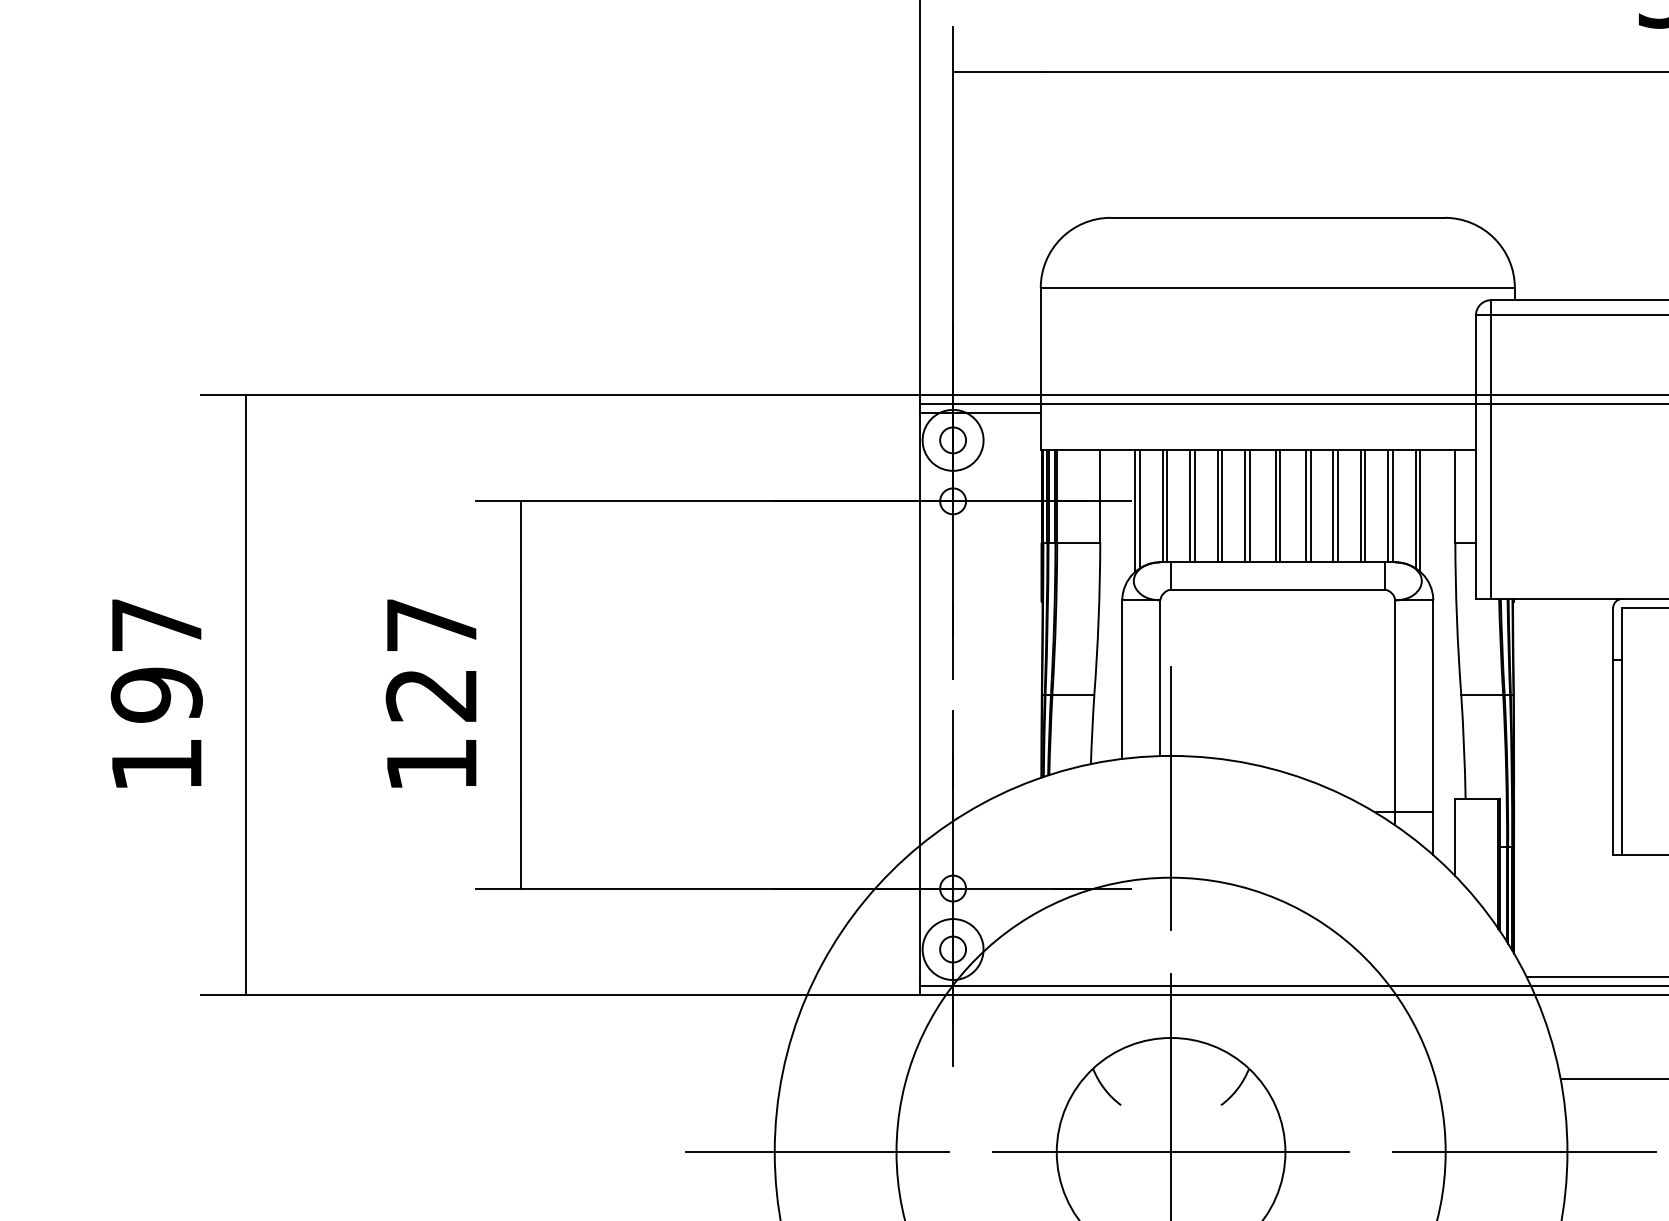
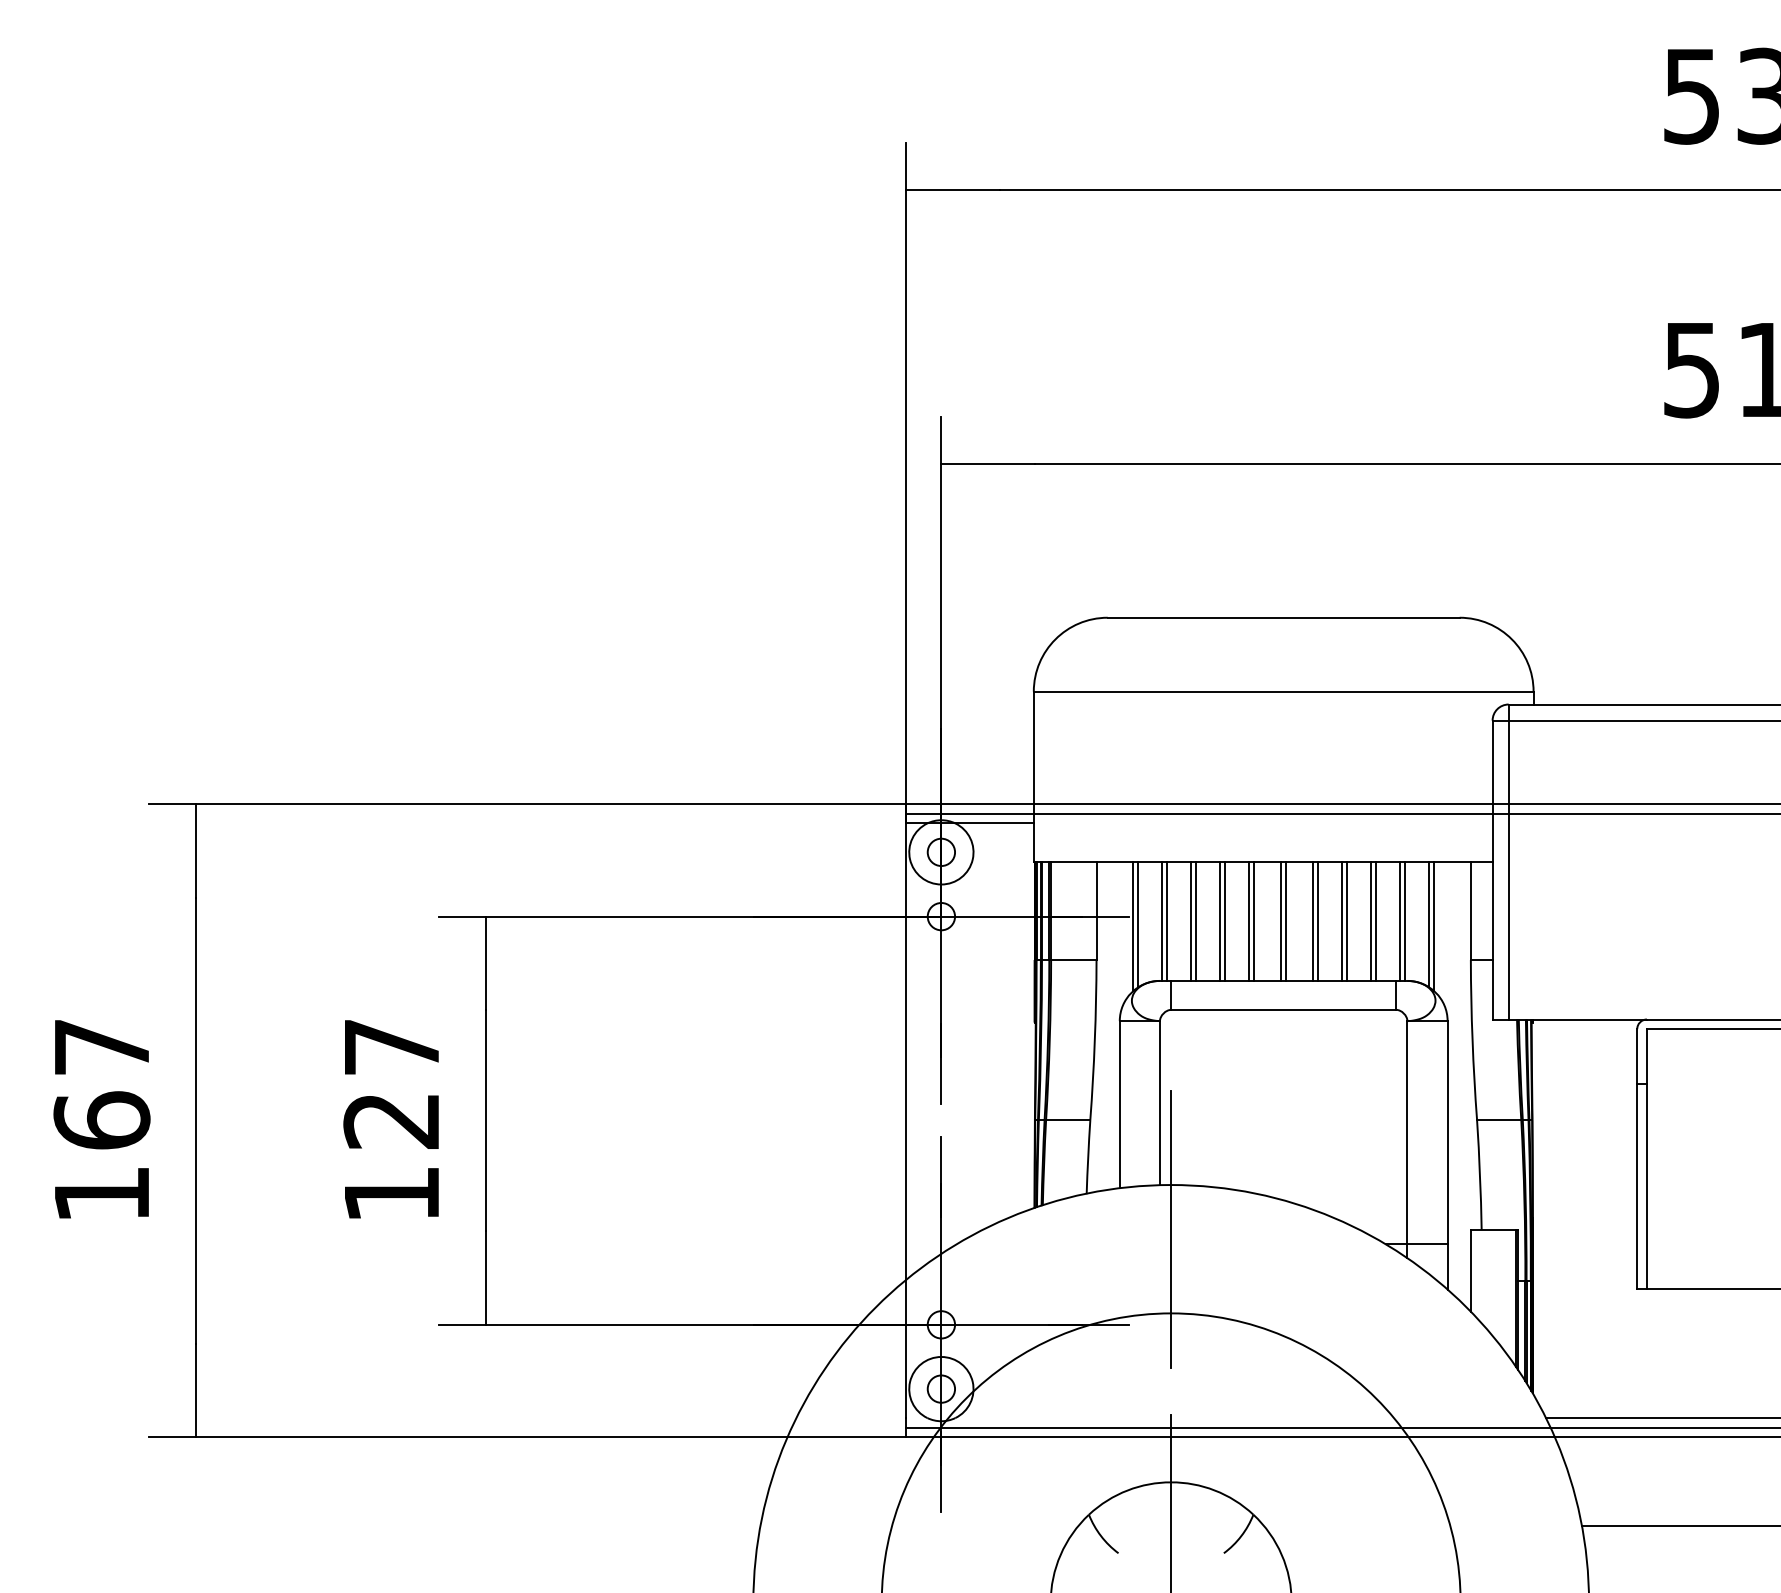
text: (156, 694) -> (101, 1120), 197 -> 167

